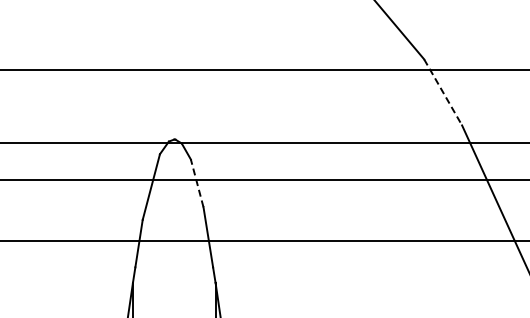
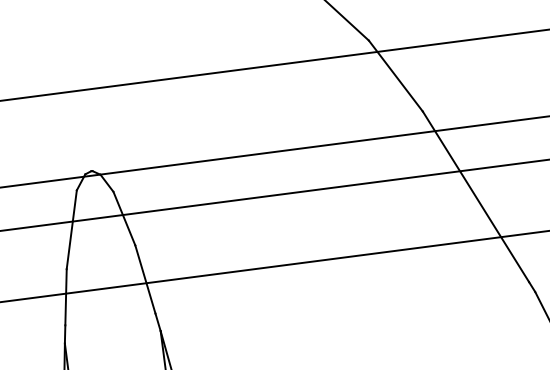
line: (443, 92) -> (396, 76), dashed -> solid
line: (197, 183) -> (124, 218), dashed -> solid

